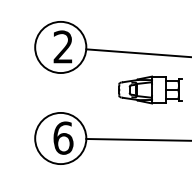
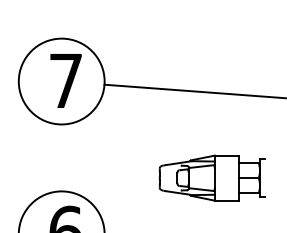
text: (62, 46) -> (64, 79), 2 -> 7
part: (150, 89) -> (212, 177), moved

